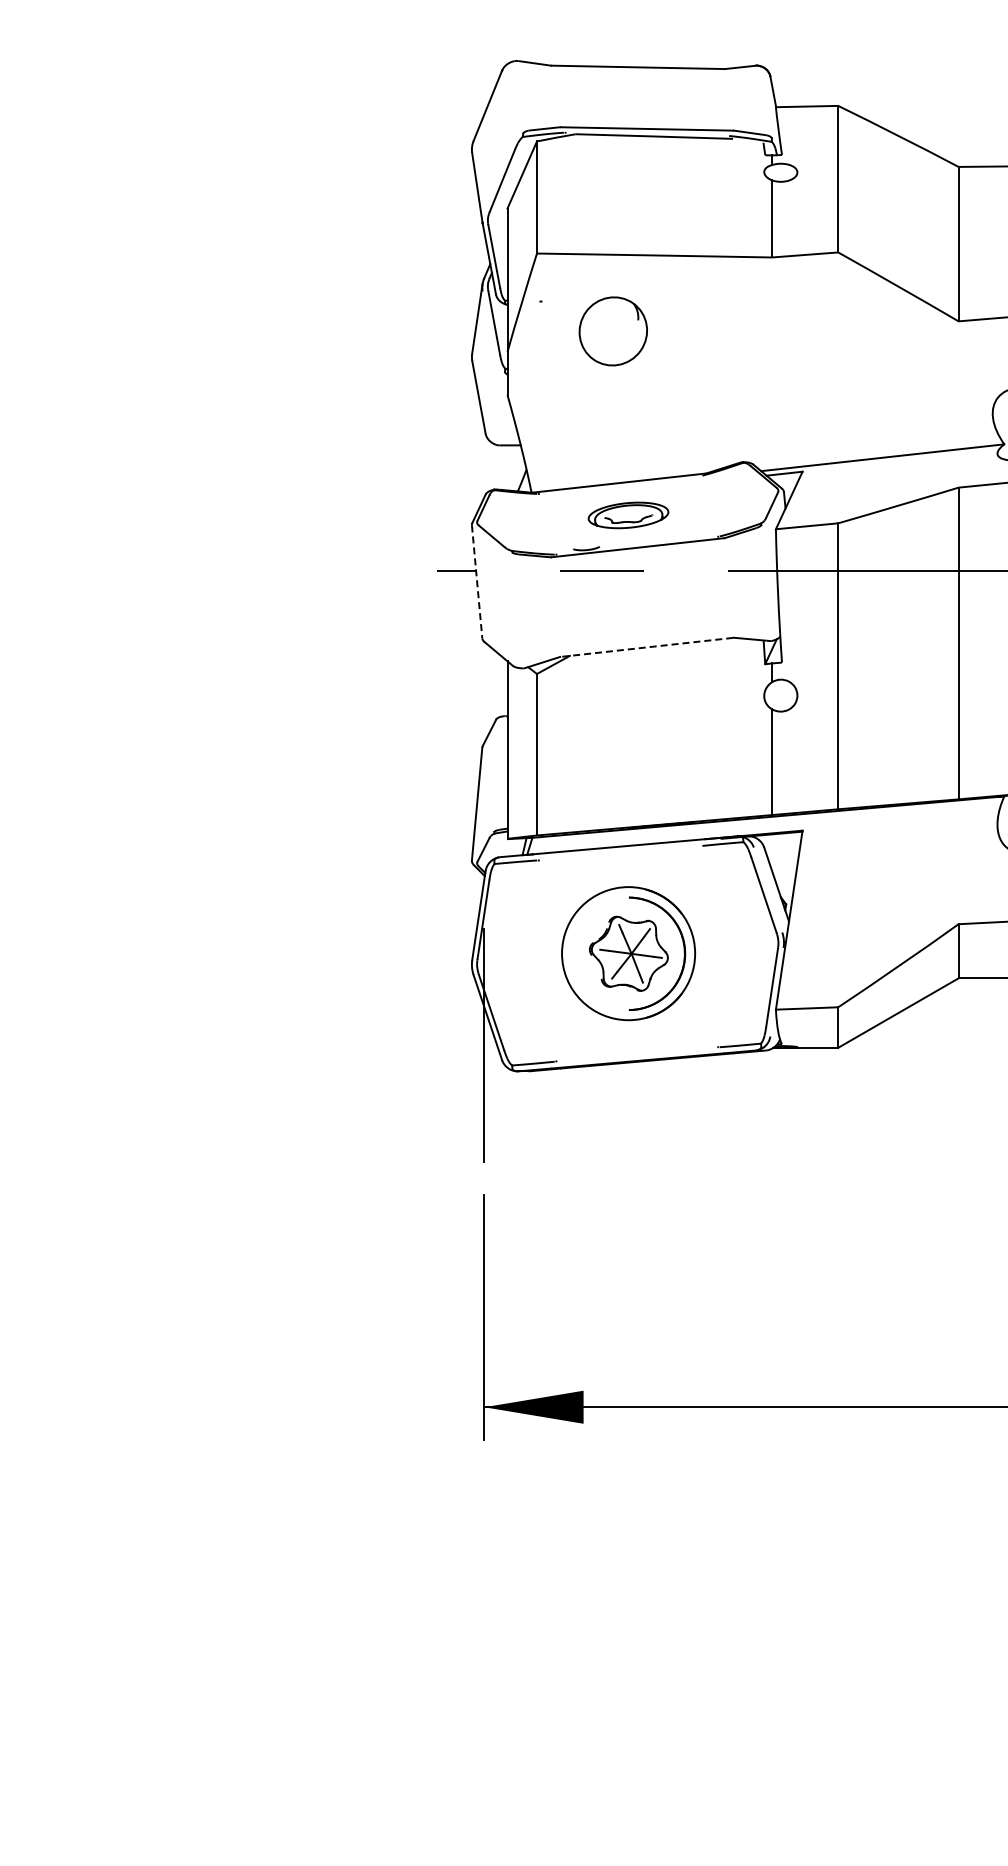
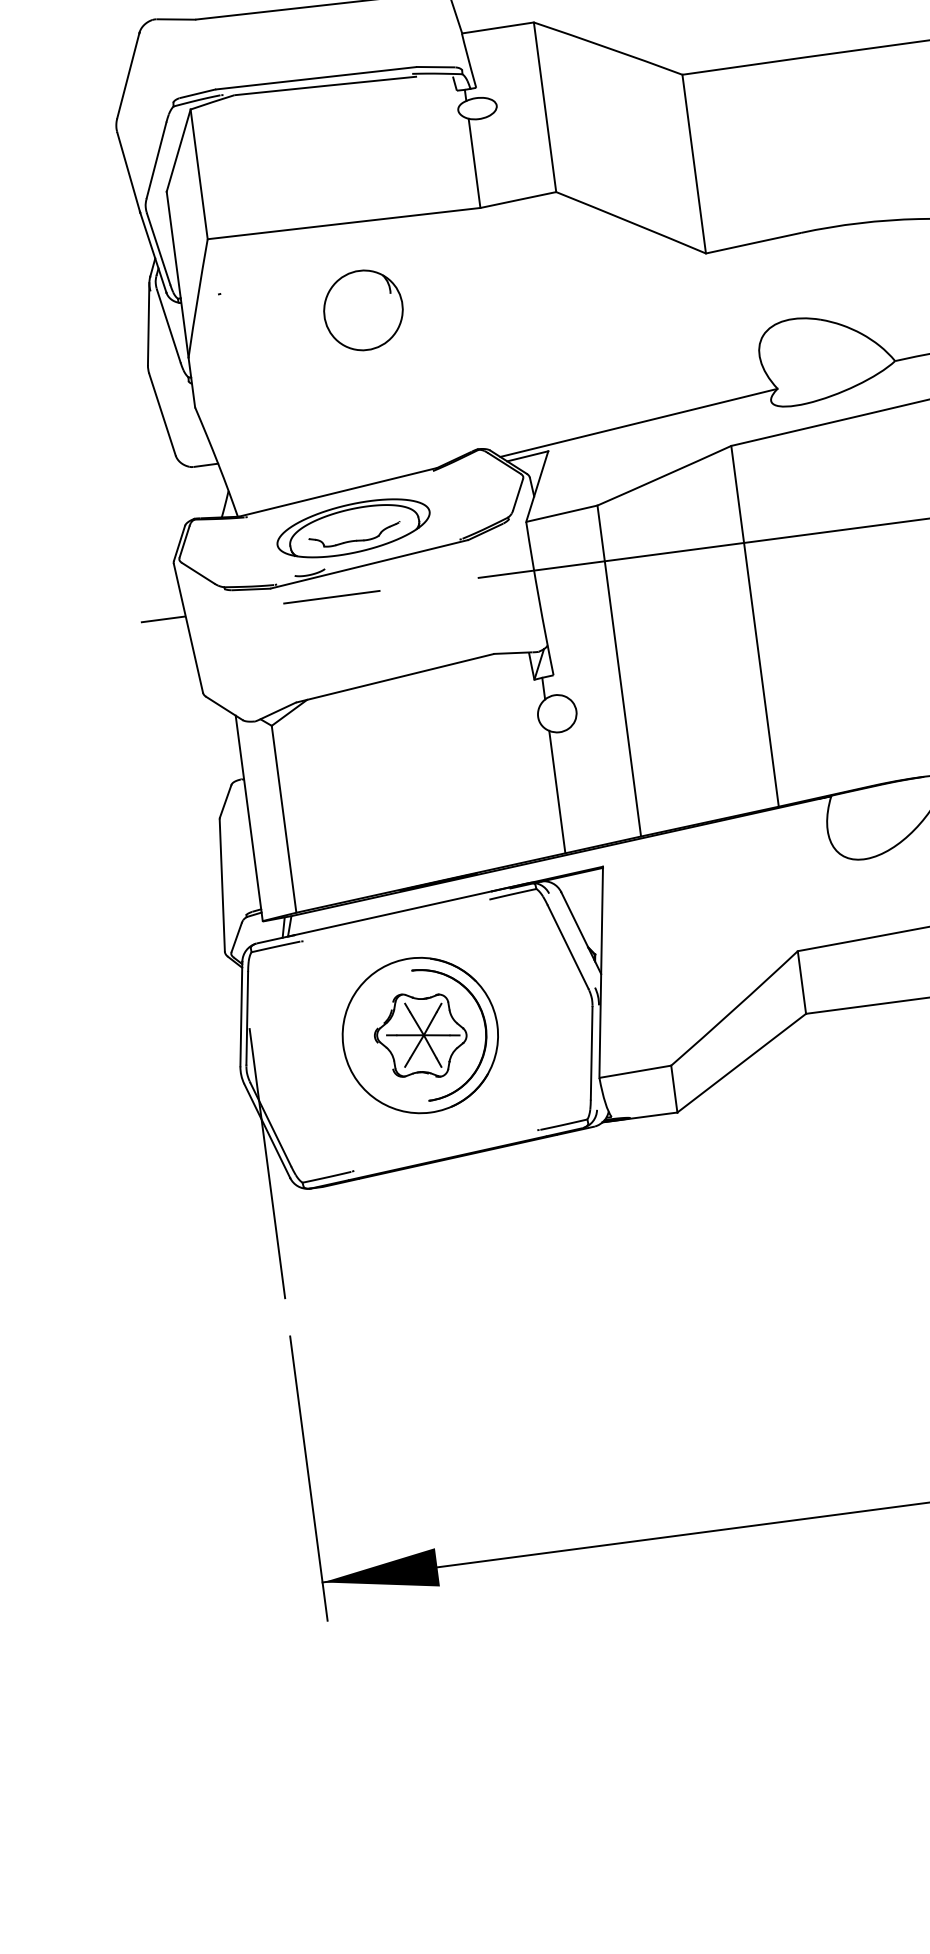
part: (612, 331) -> (362, 310), moved
part: (628, 515) -> (353, 528), size x1.67
line: (477, 581) -> (188, 627), dashed -> solid
line: (647, 647) -> (395, 678), dashed -> solid

